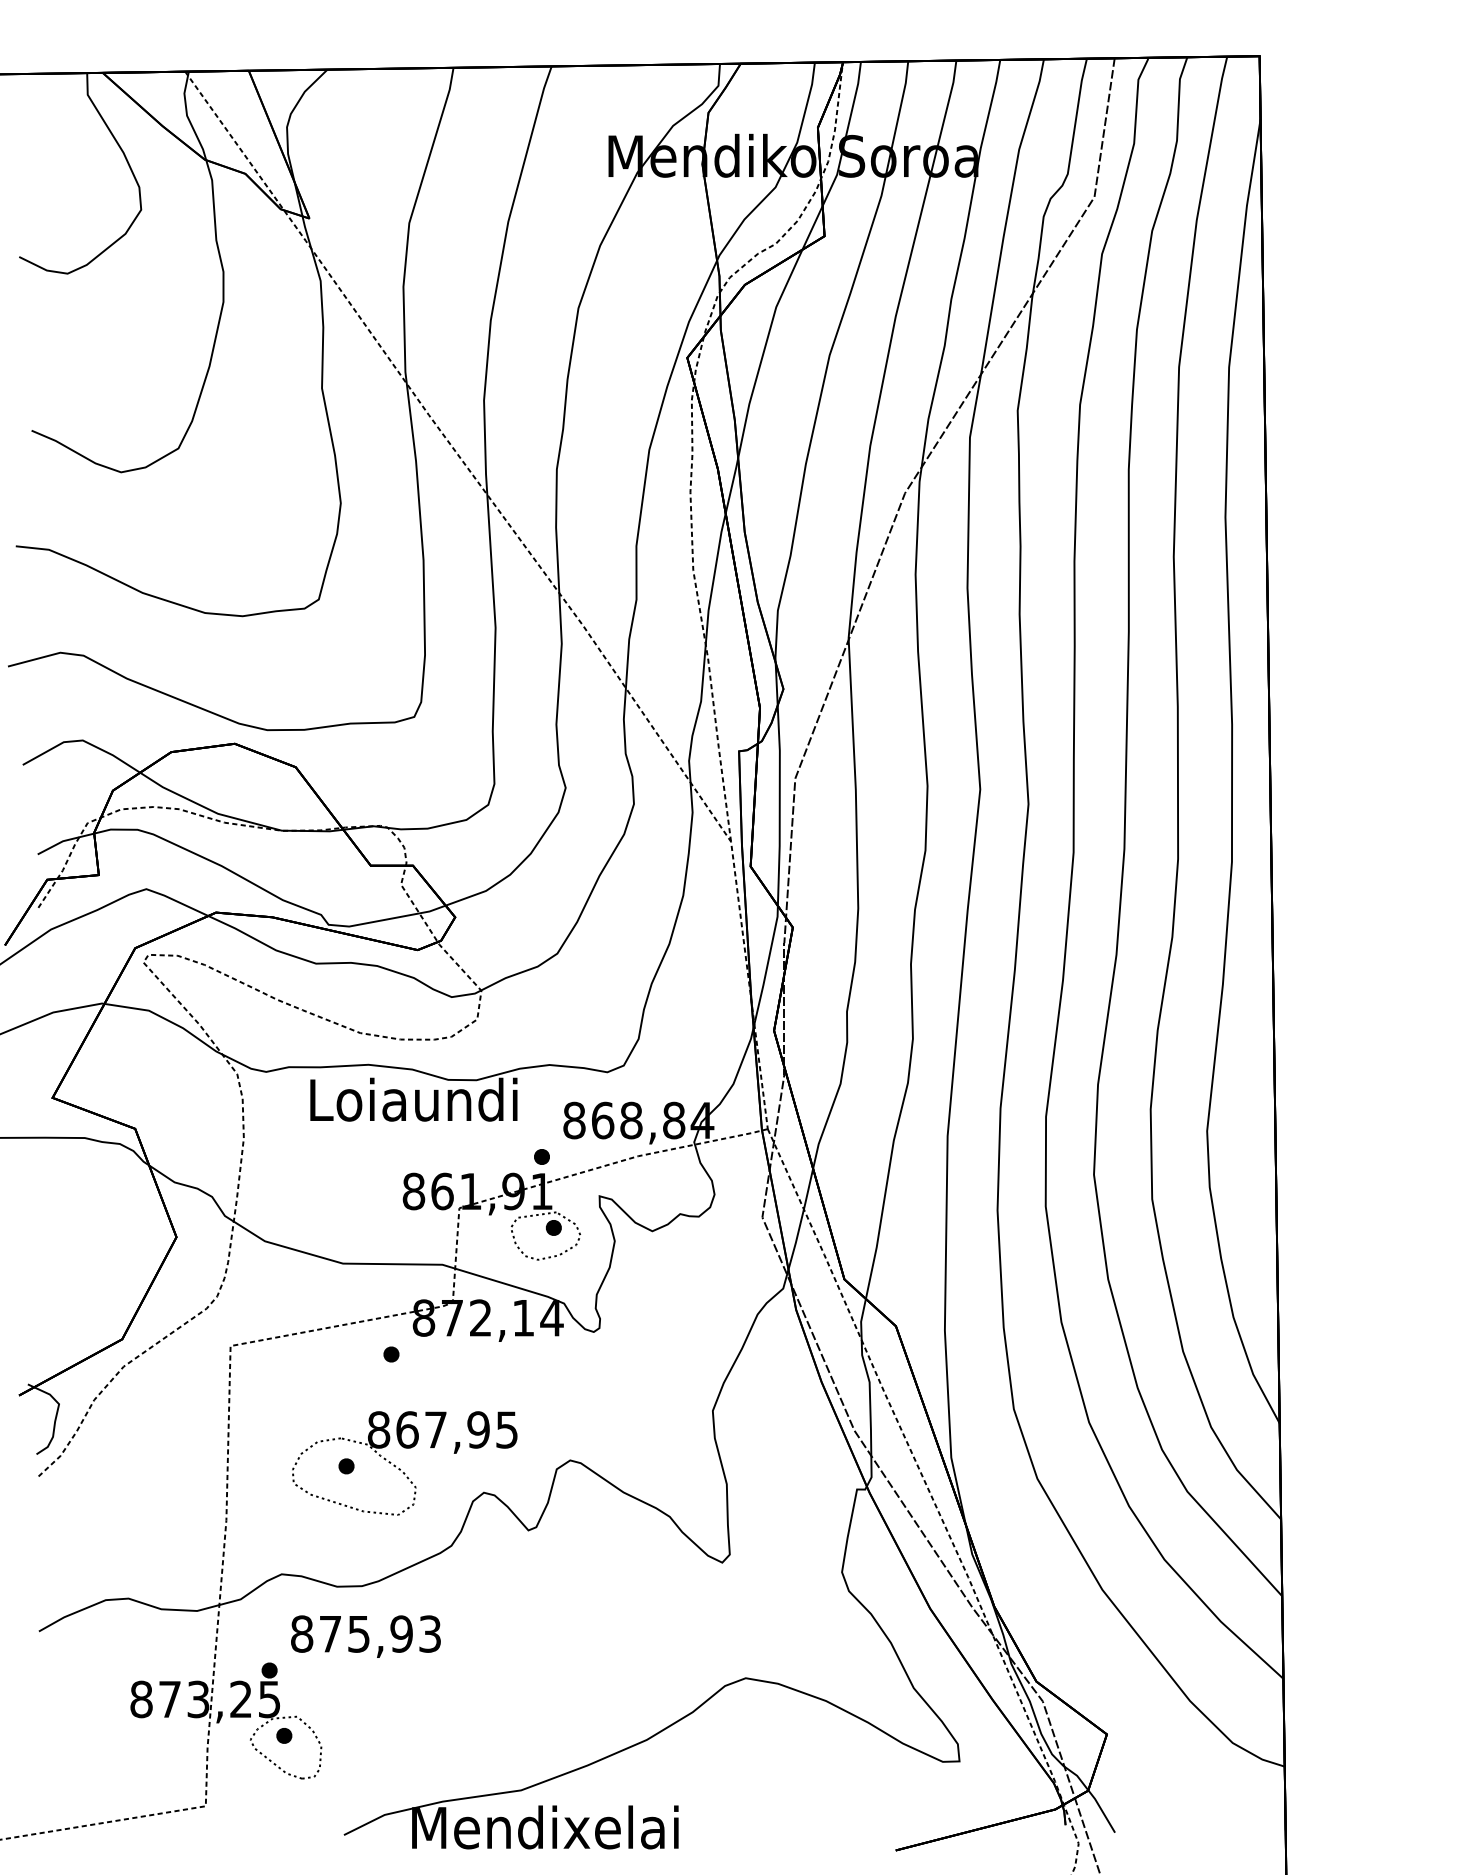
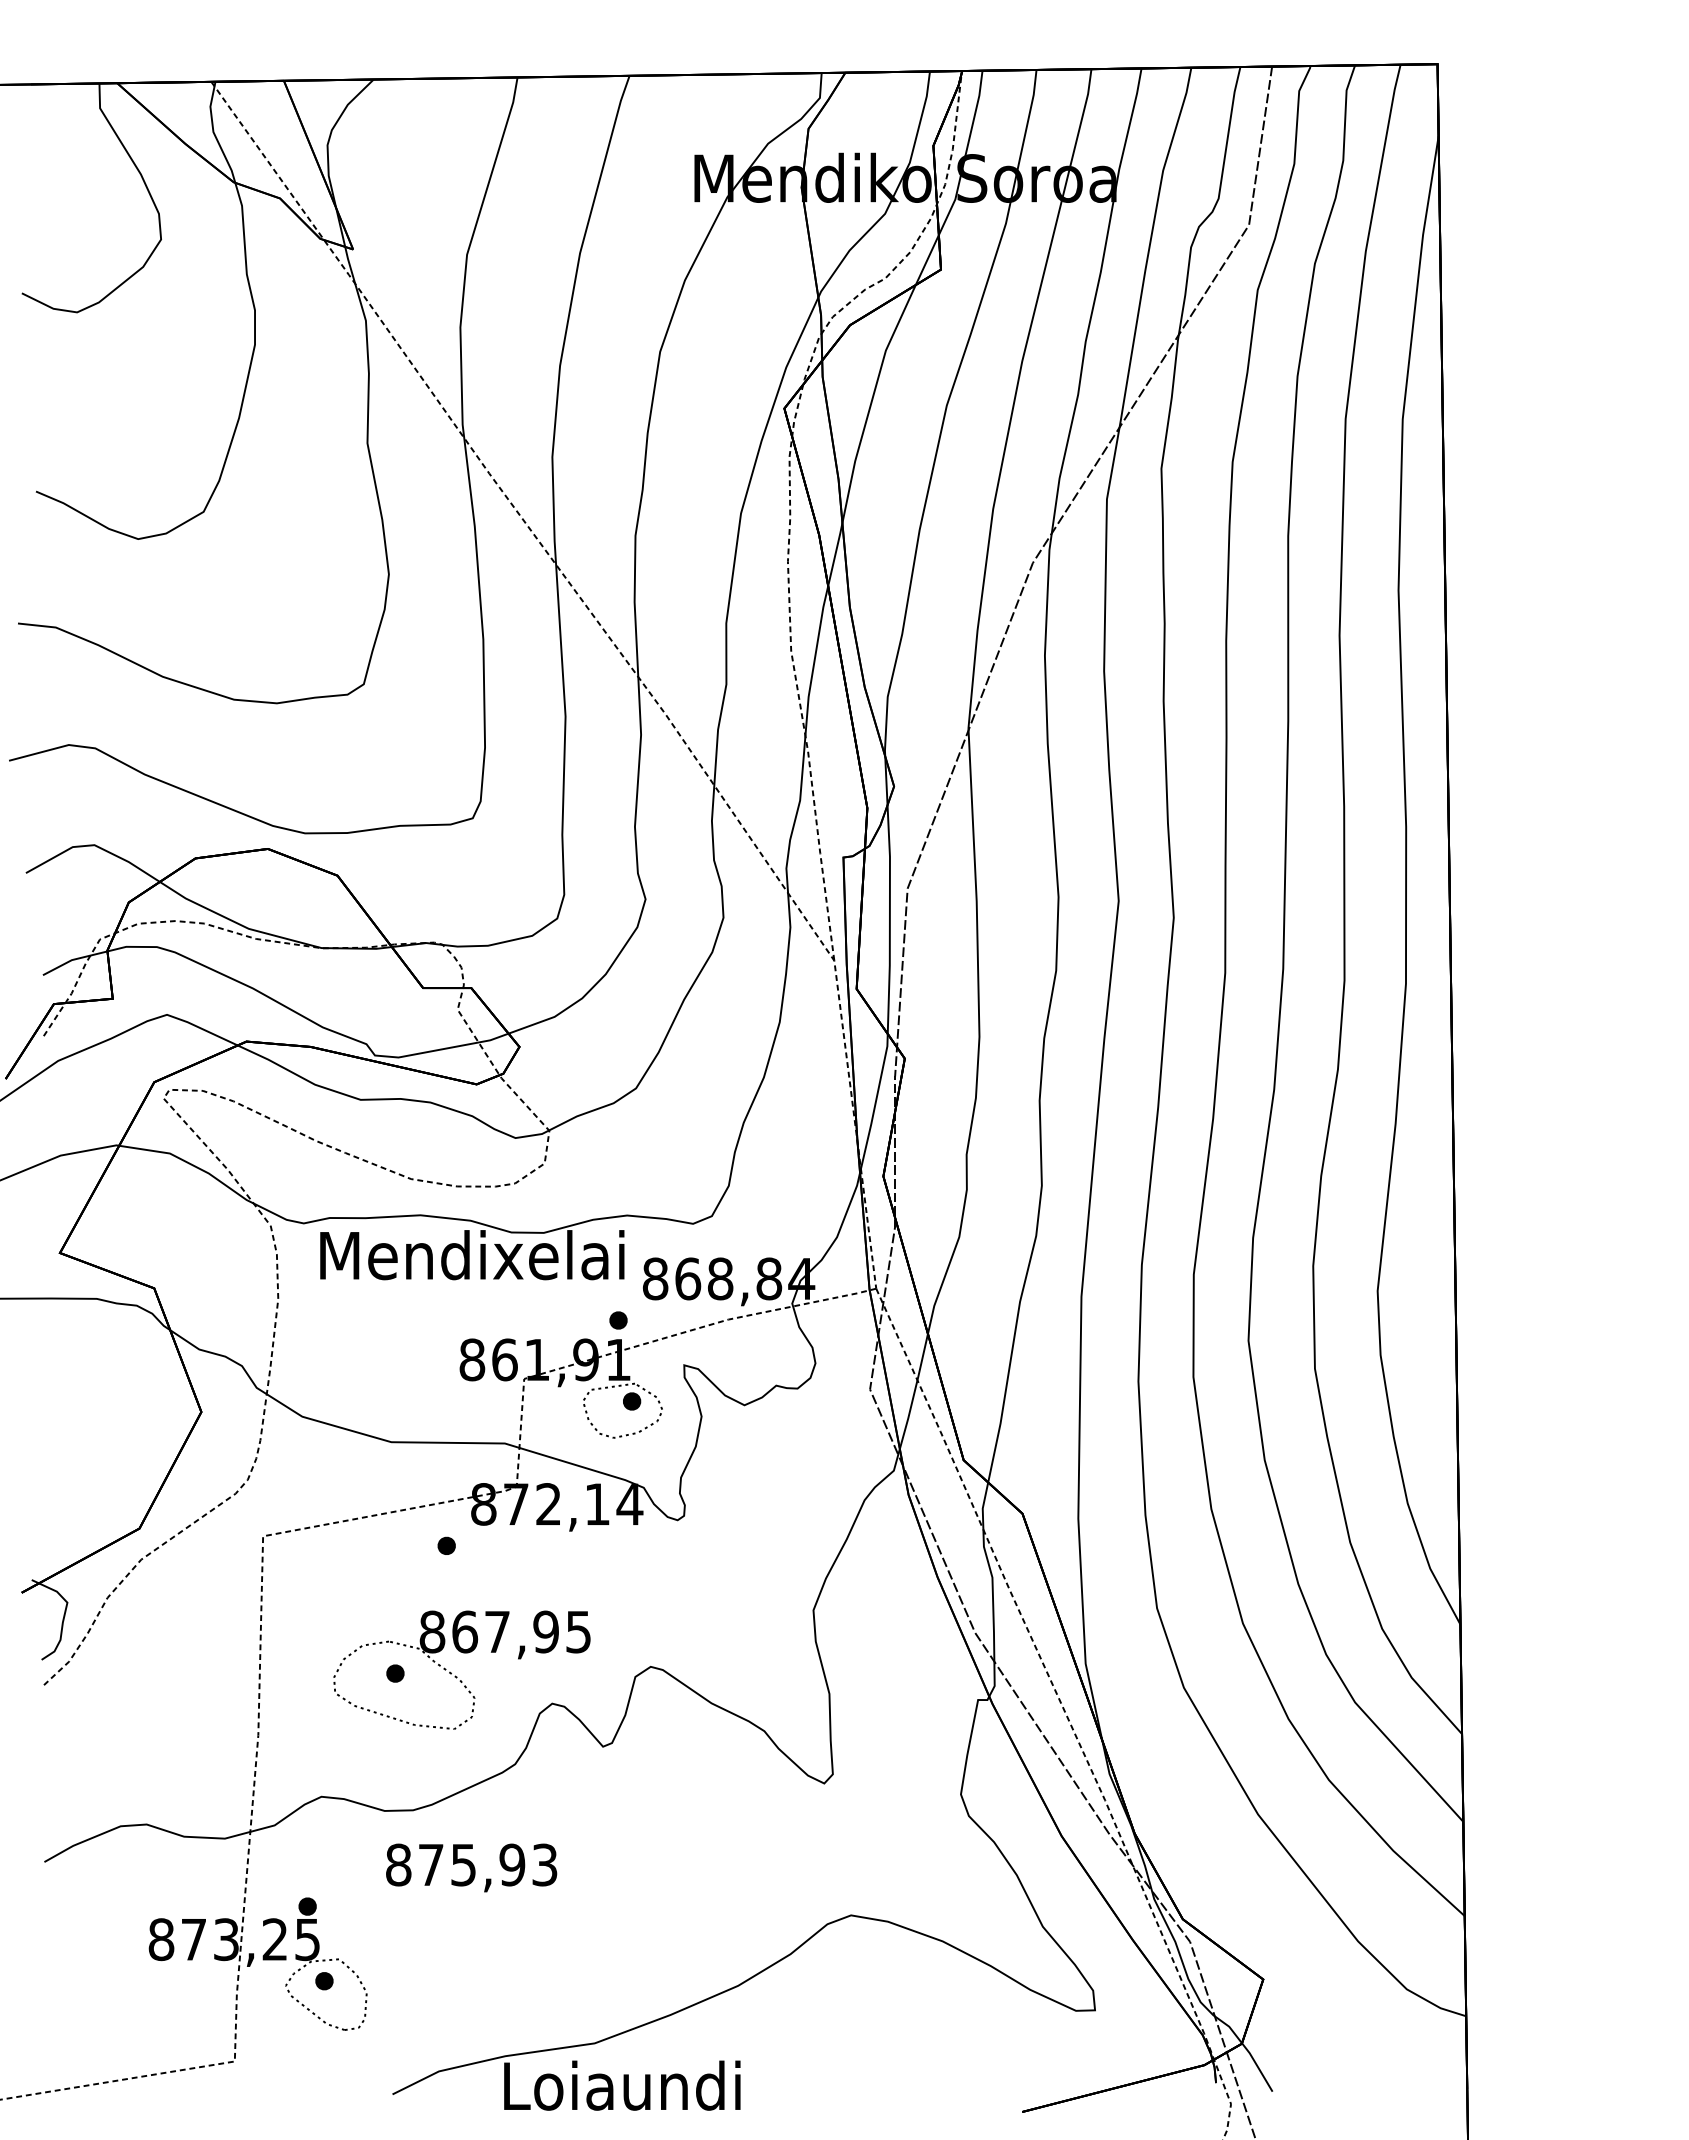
text: (414, 1100) -> (472, 1255), Loiaundi -> Mendixelai
text: (365, 1636) -> (471, 1867), moved
text: (545, 1827) -> (622, 2085), Mendixelai -> Loiaundi

